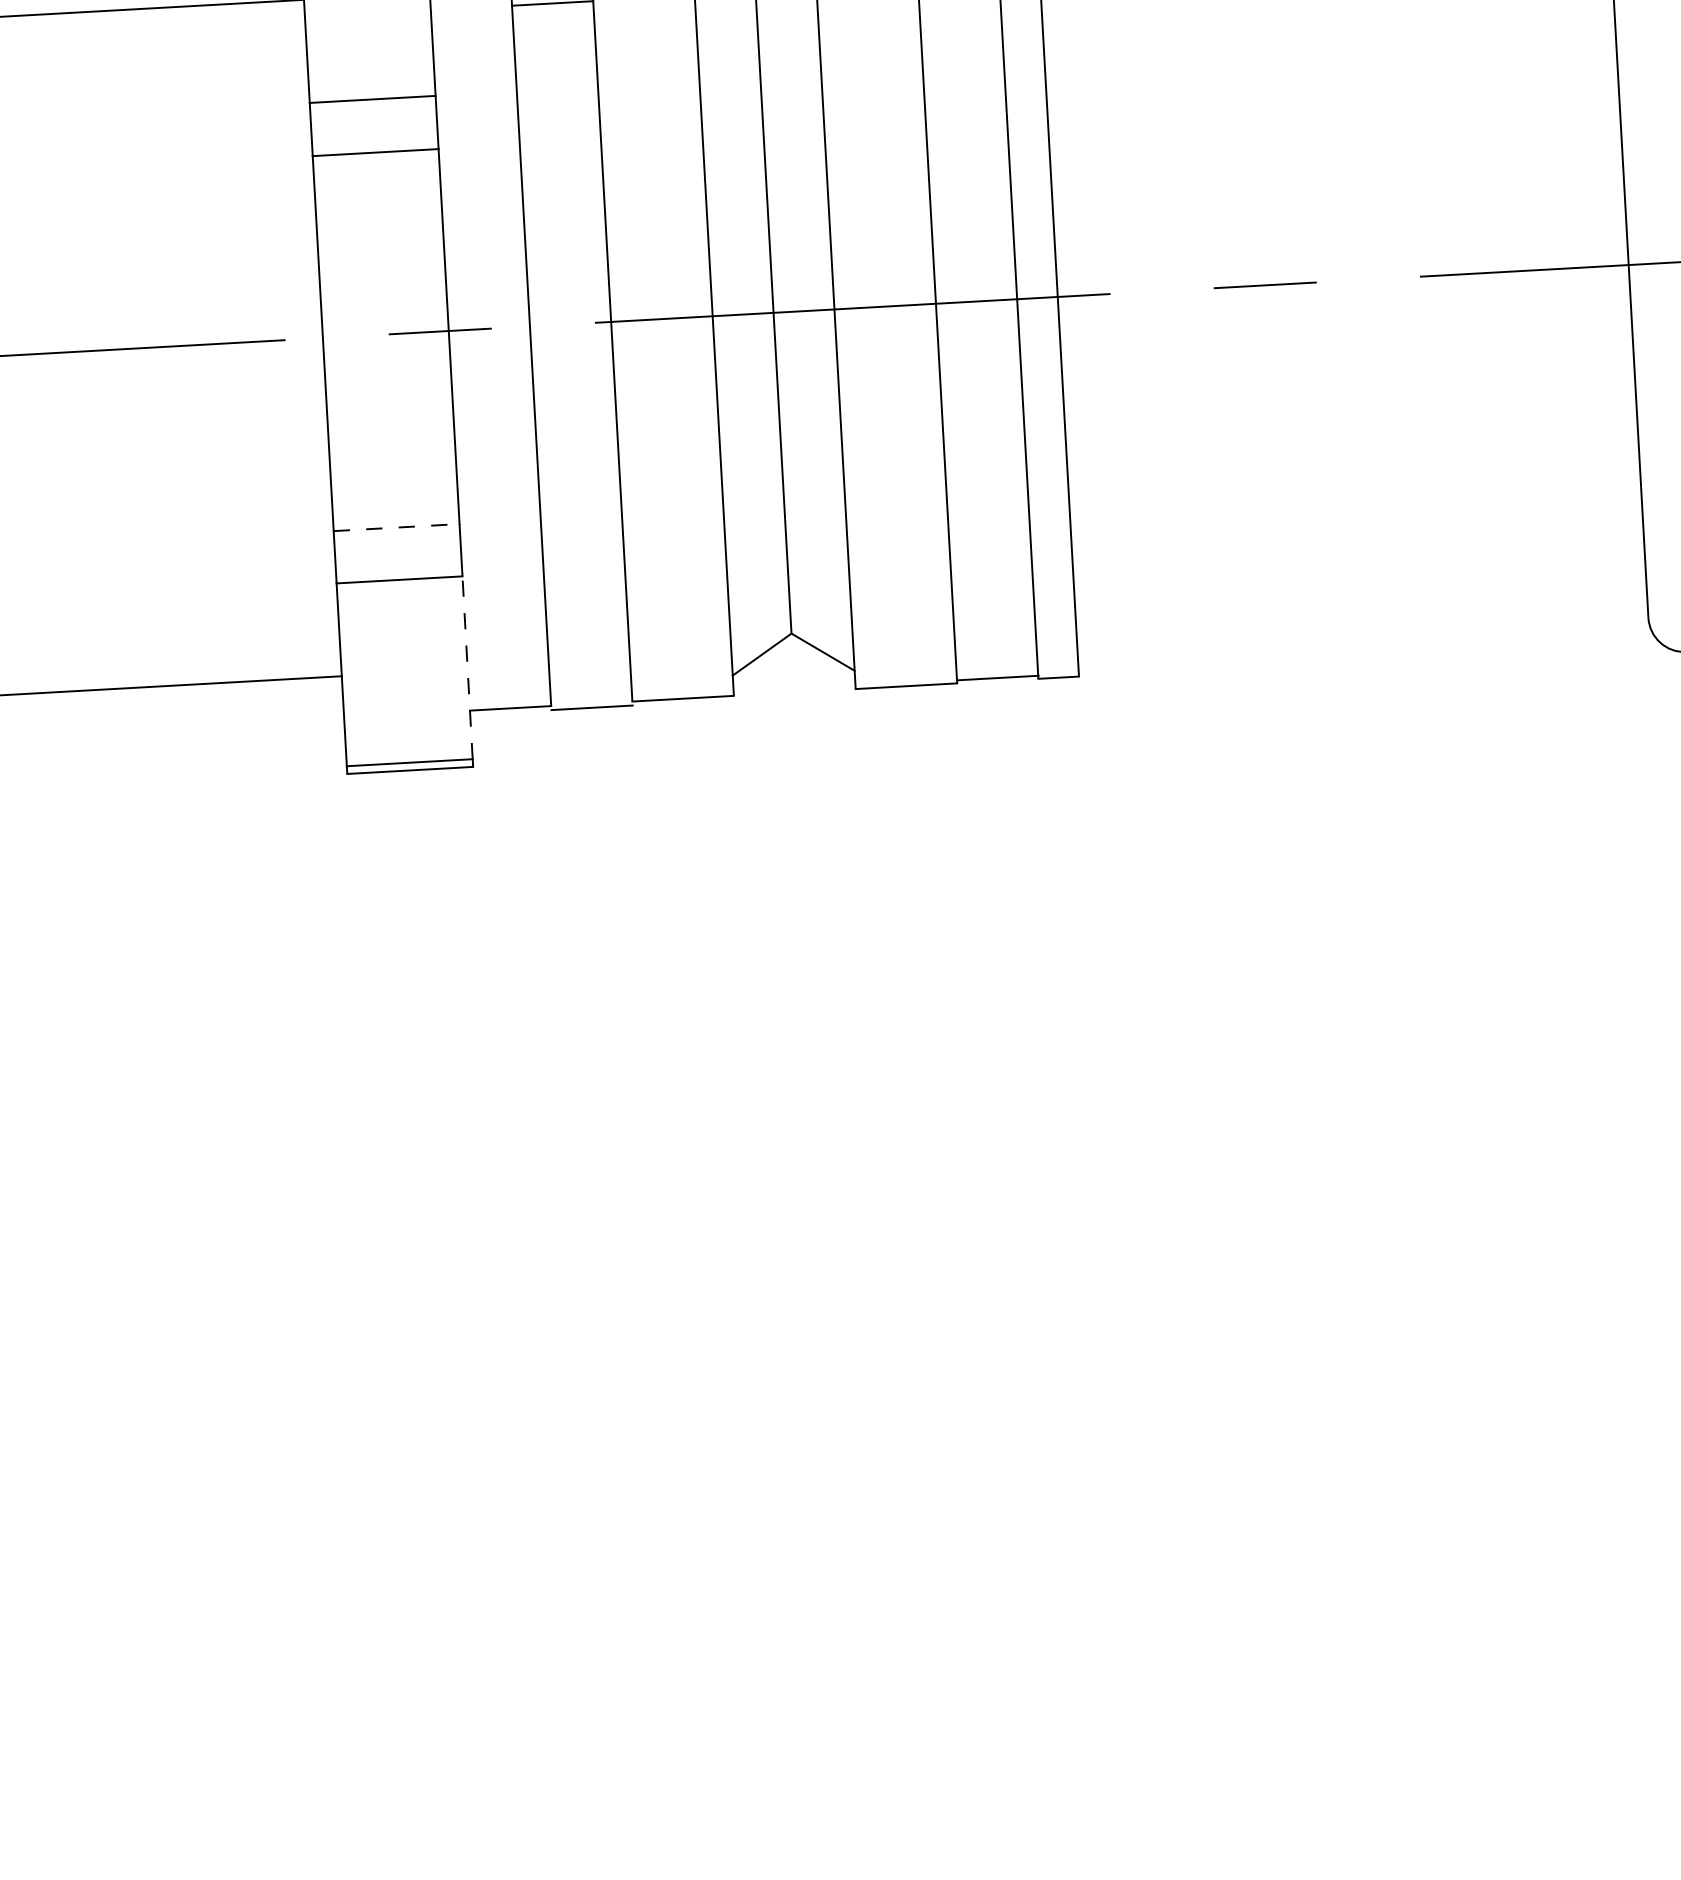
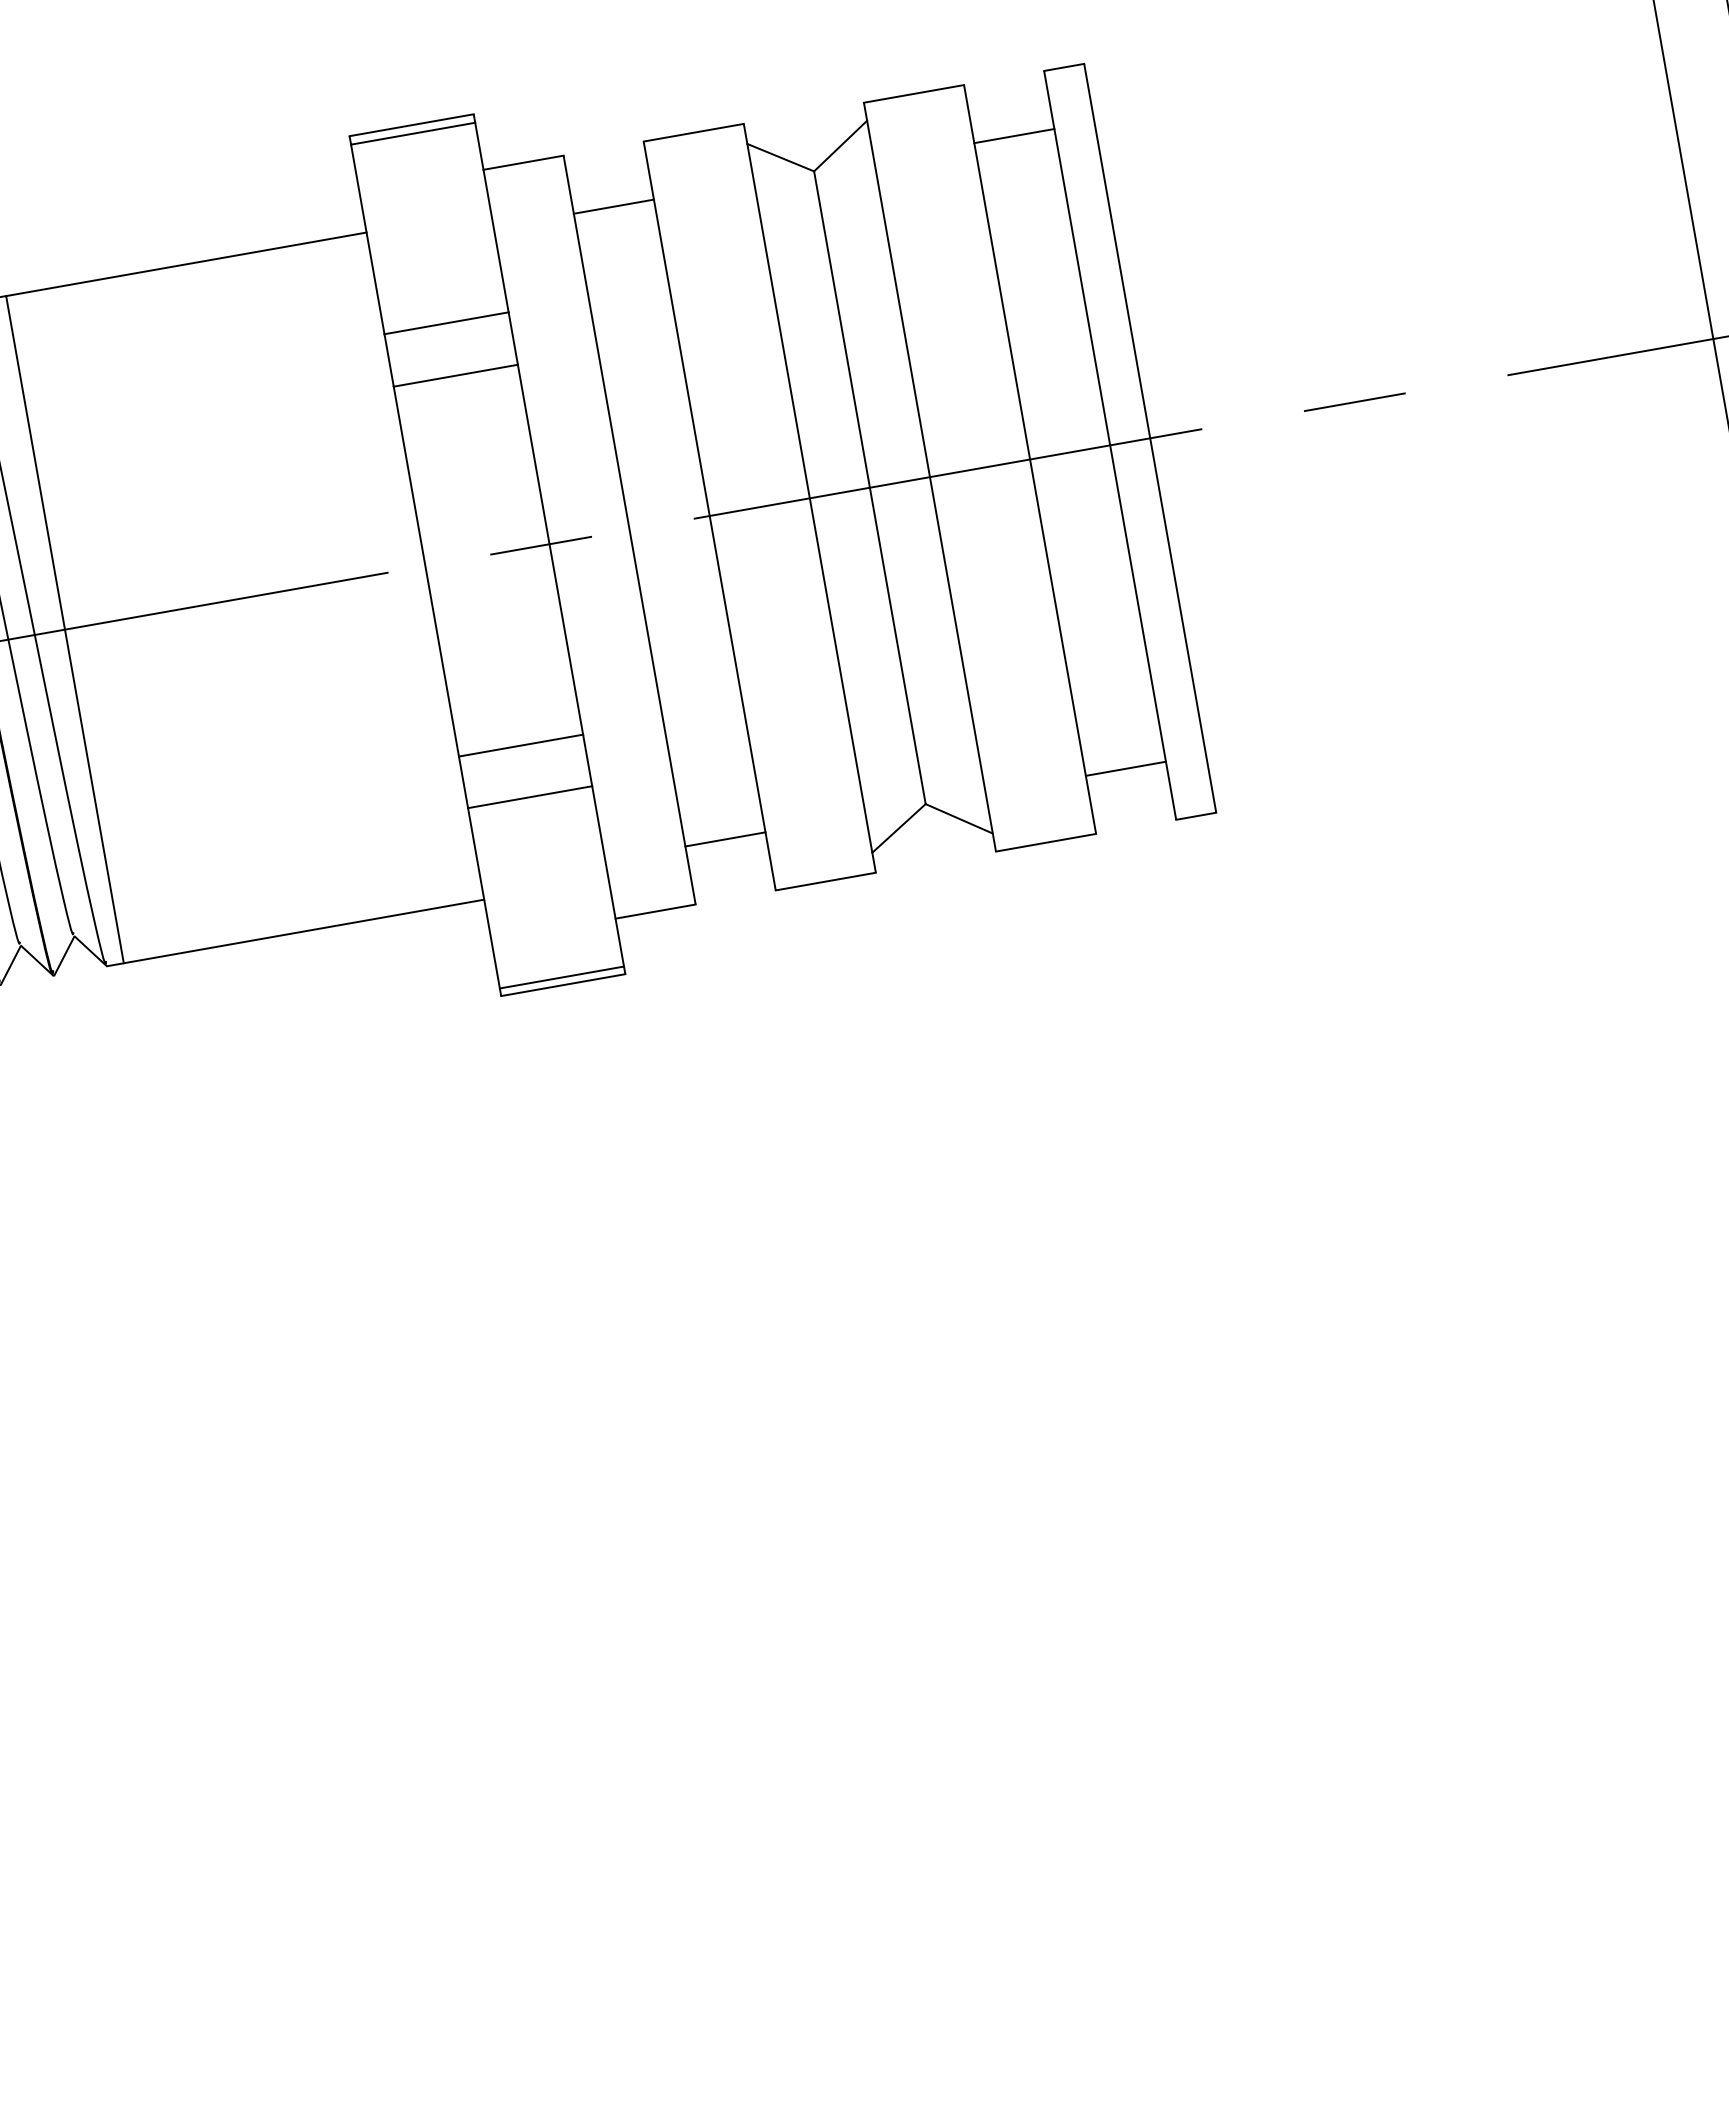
line: (397, 527) -> (521, 745), dashed -> solid
line: (467, 667) -> (608, 876), dashed -> solid
line: (997, 677) -> (1125, 768), moved
line: (592, 707) -> (725, 839), moved

